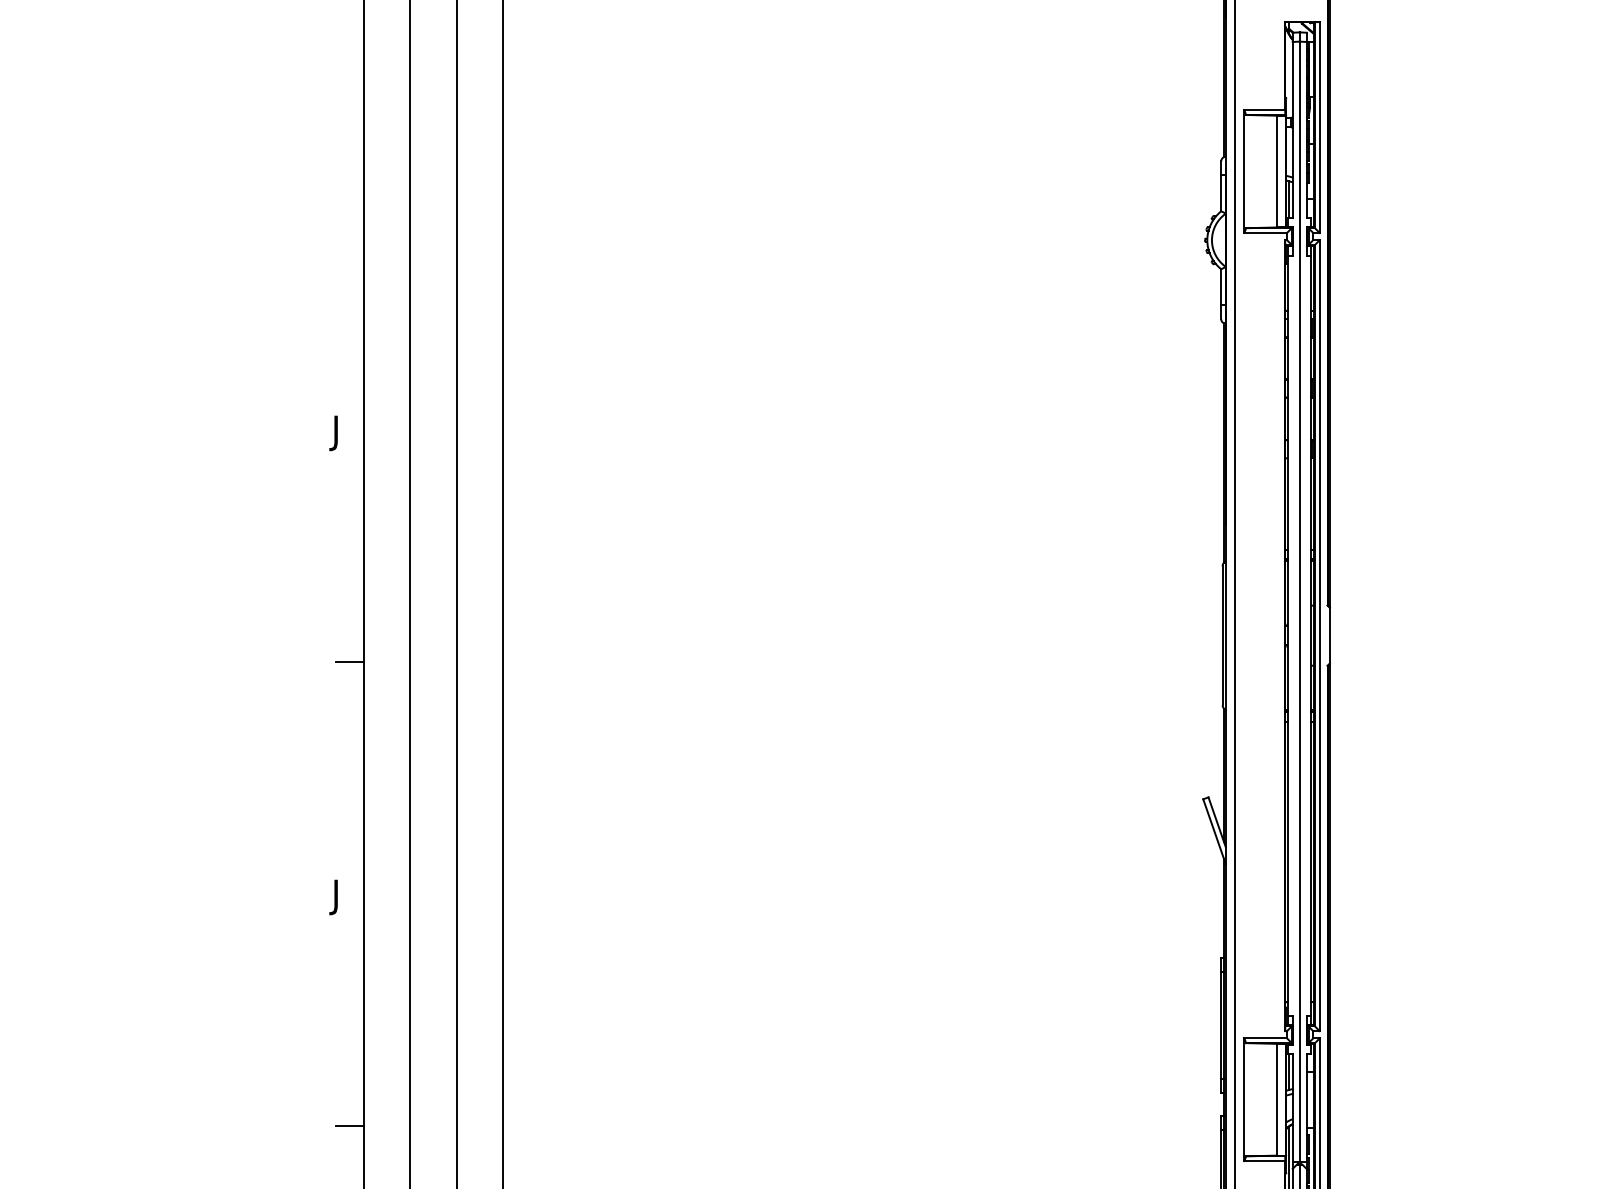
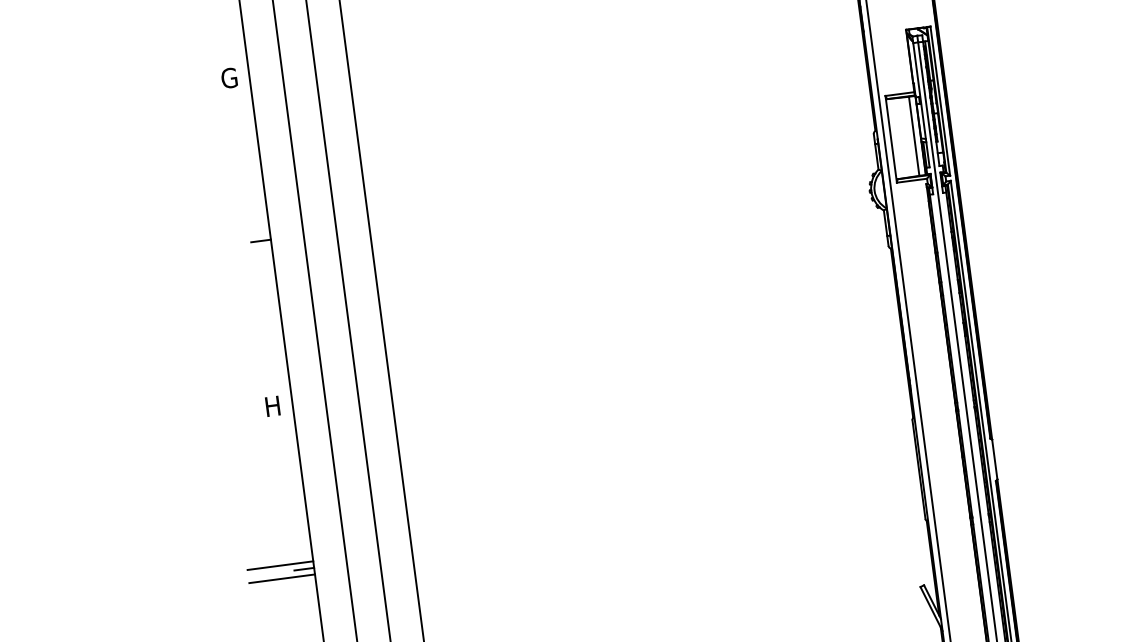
line: (349, 197) -> (260, 240), added
text: (336, 433) -> (273, 409), J -> H
line: (317, 652) -> (280, 565), added
line: (317, 670) -> (282, 578), added

